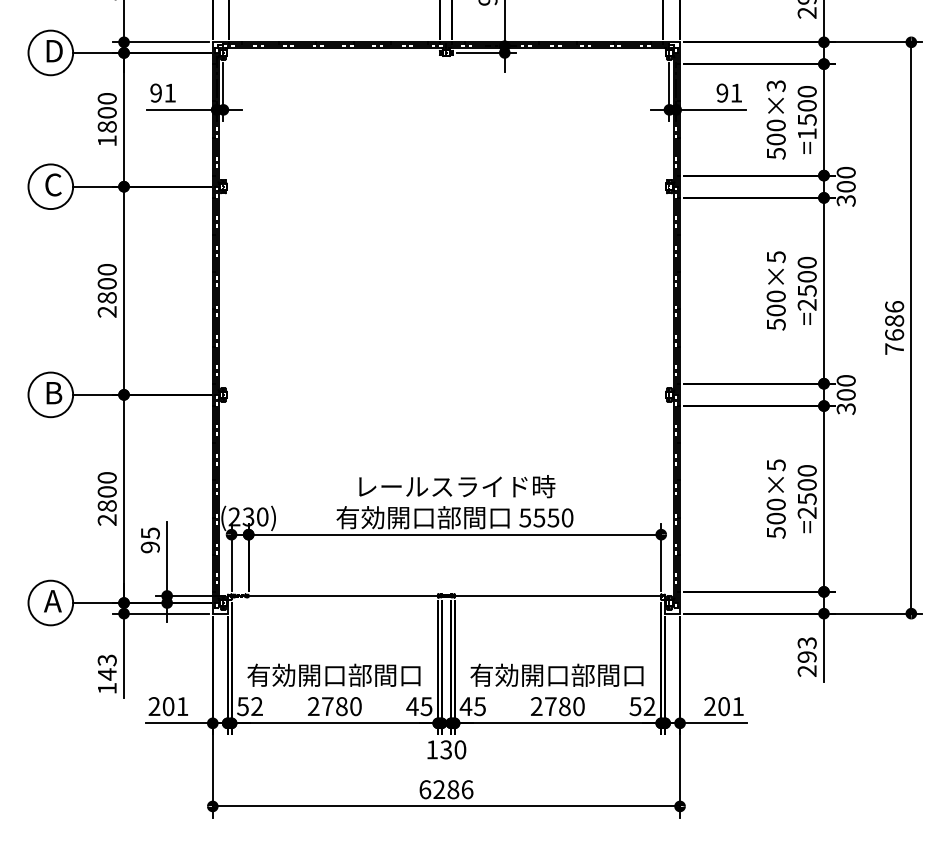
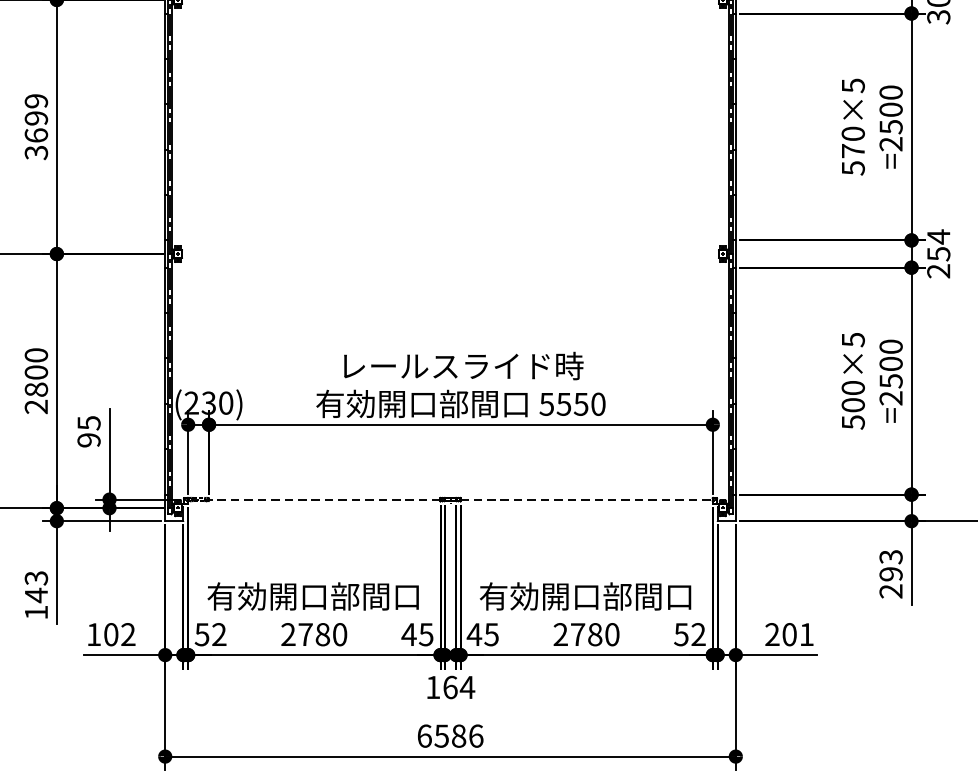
text: (106, 290) -> (35, 126), 2800 -> 3699
text: (775, 310) -> (852, 151), 500×5 -> 570×5
text: (845, 394) -> (937, 253), 300 -> 254
line: (334, 595) -> (313, 499), solid -> dashed
line: (557, 595) -> (586, 499), solid -> dashed
text: (168, 706) -> (111, 634), 201 -> 102
text: (453, 749) -> (459, 687), 130 -> 164
text: (439, 789) -> (442, 735), 6286 -> 6586

